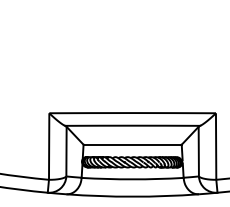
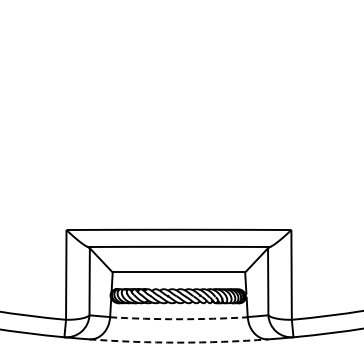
arc: (132, 179) -> (178, 319), solid -> dashed
arc: (132, 196) -> (178, 342), solid -> dashed

